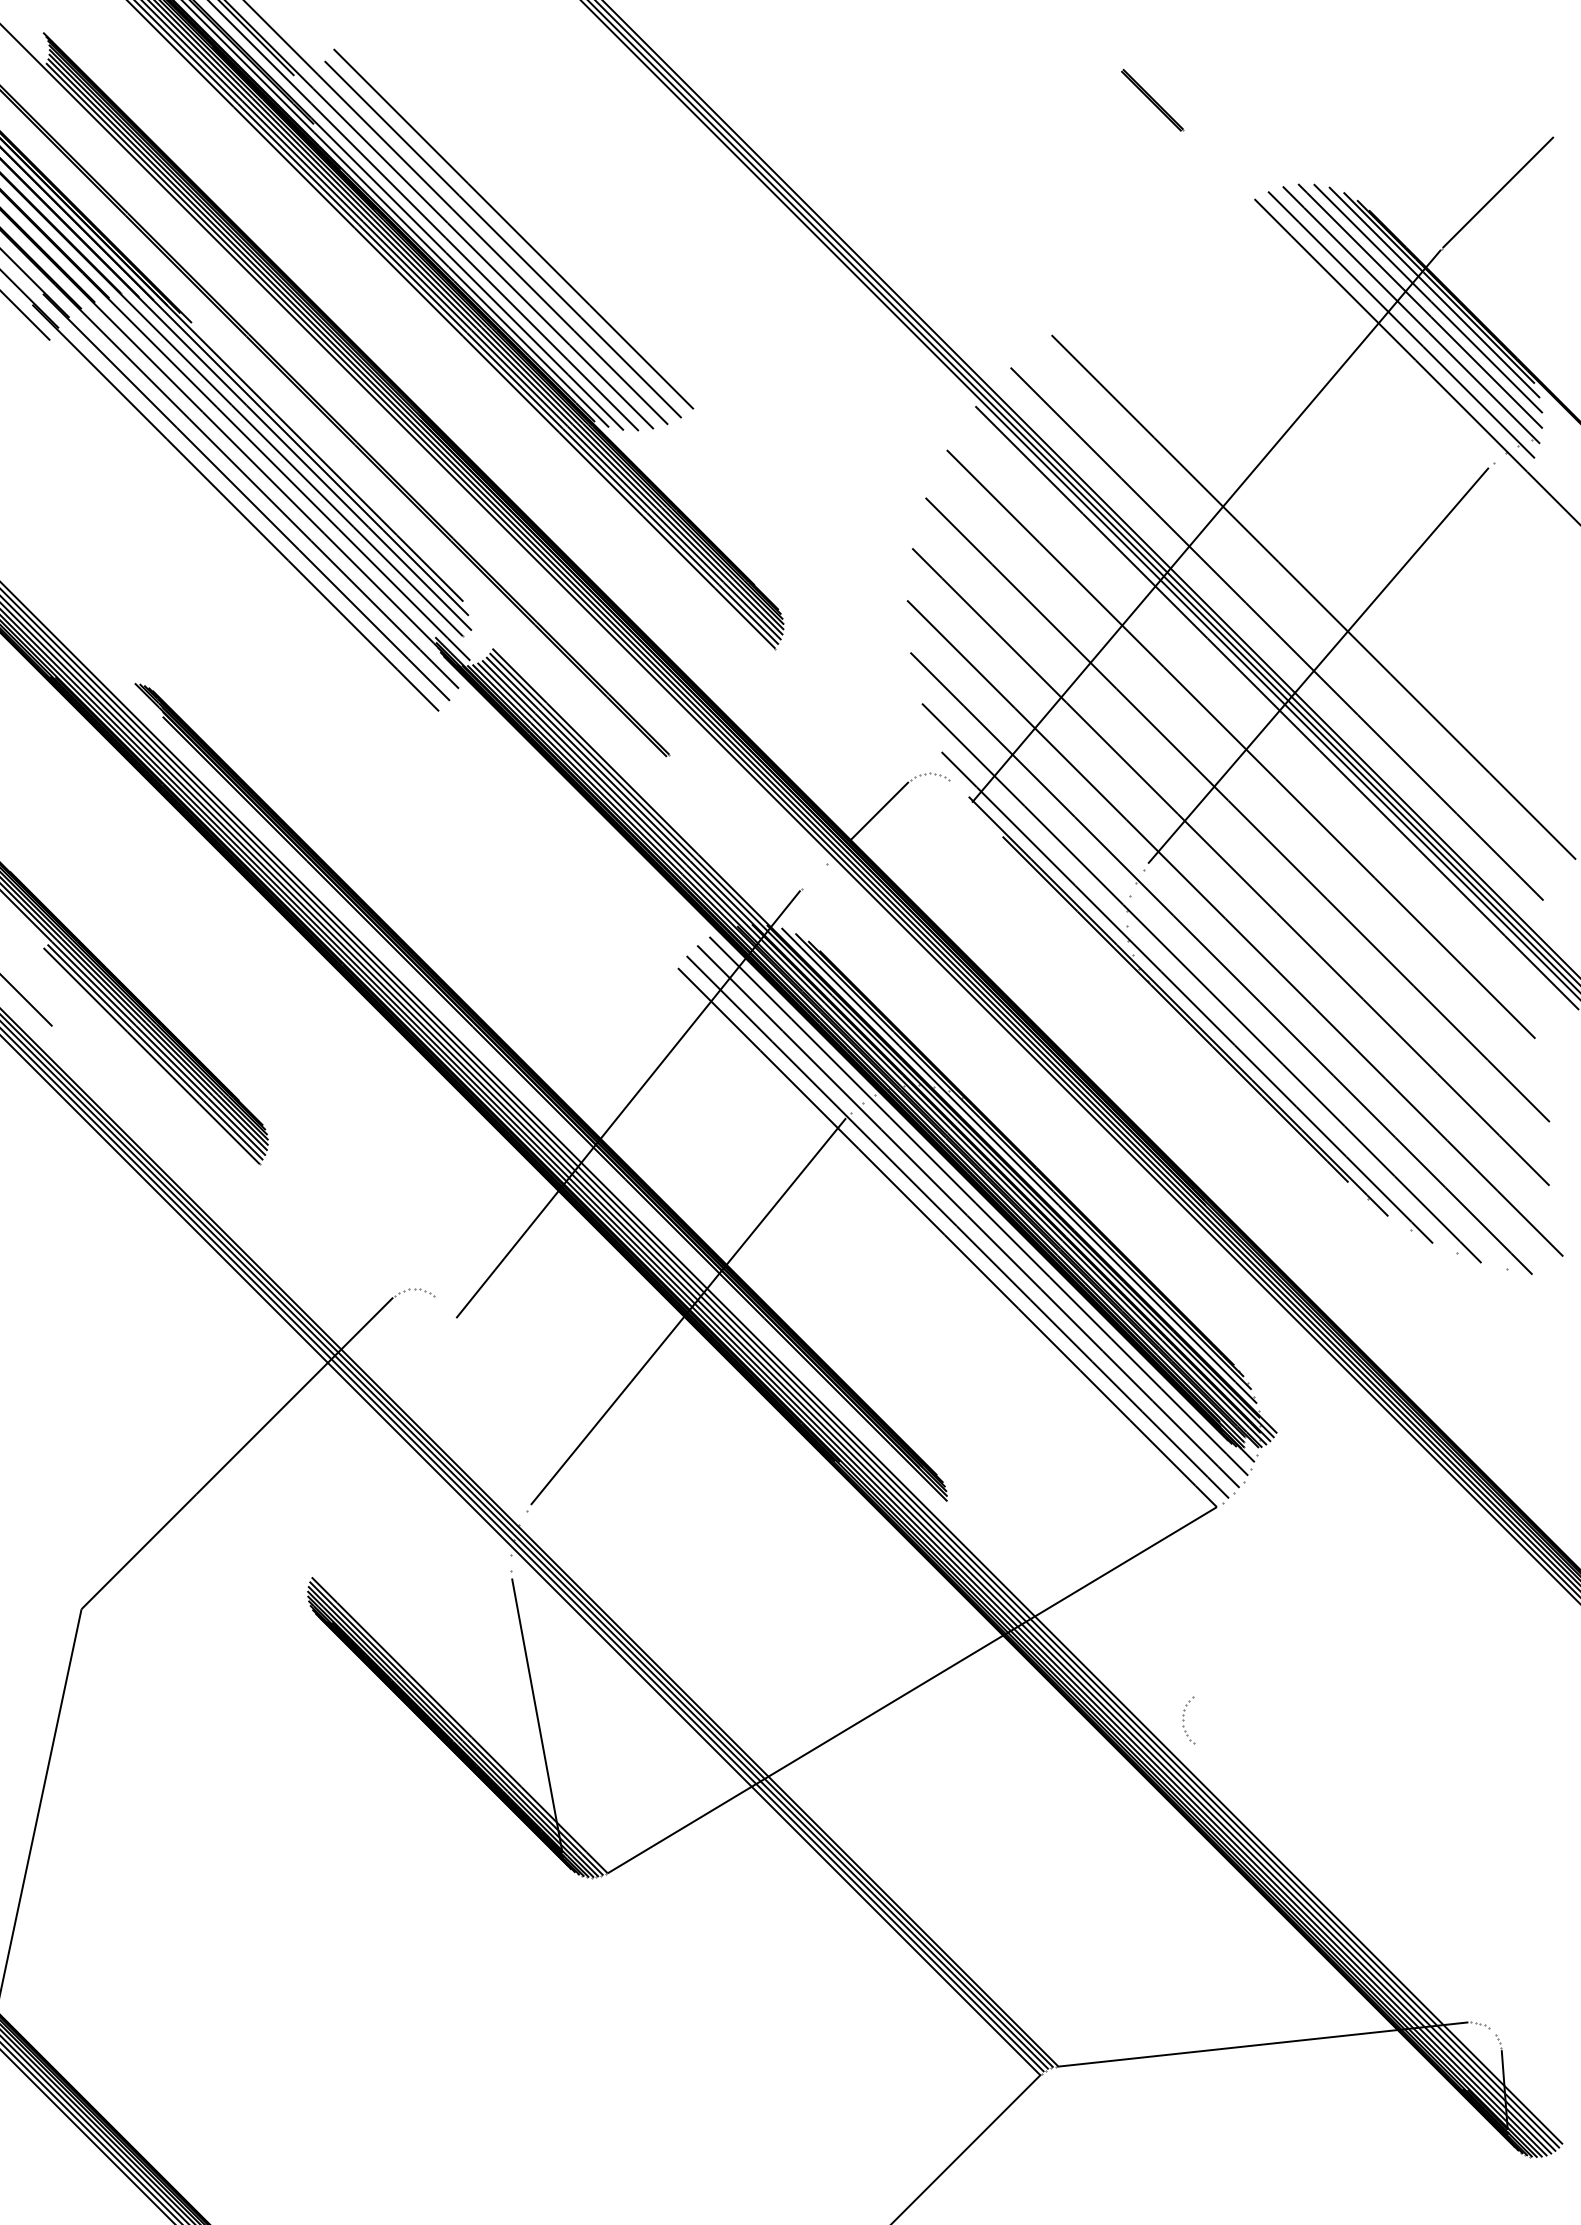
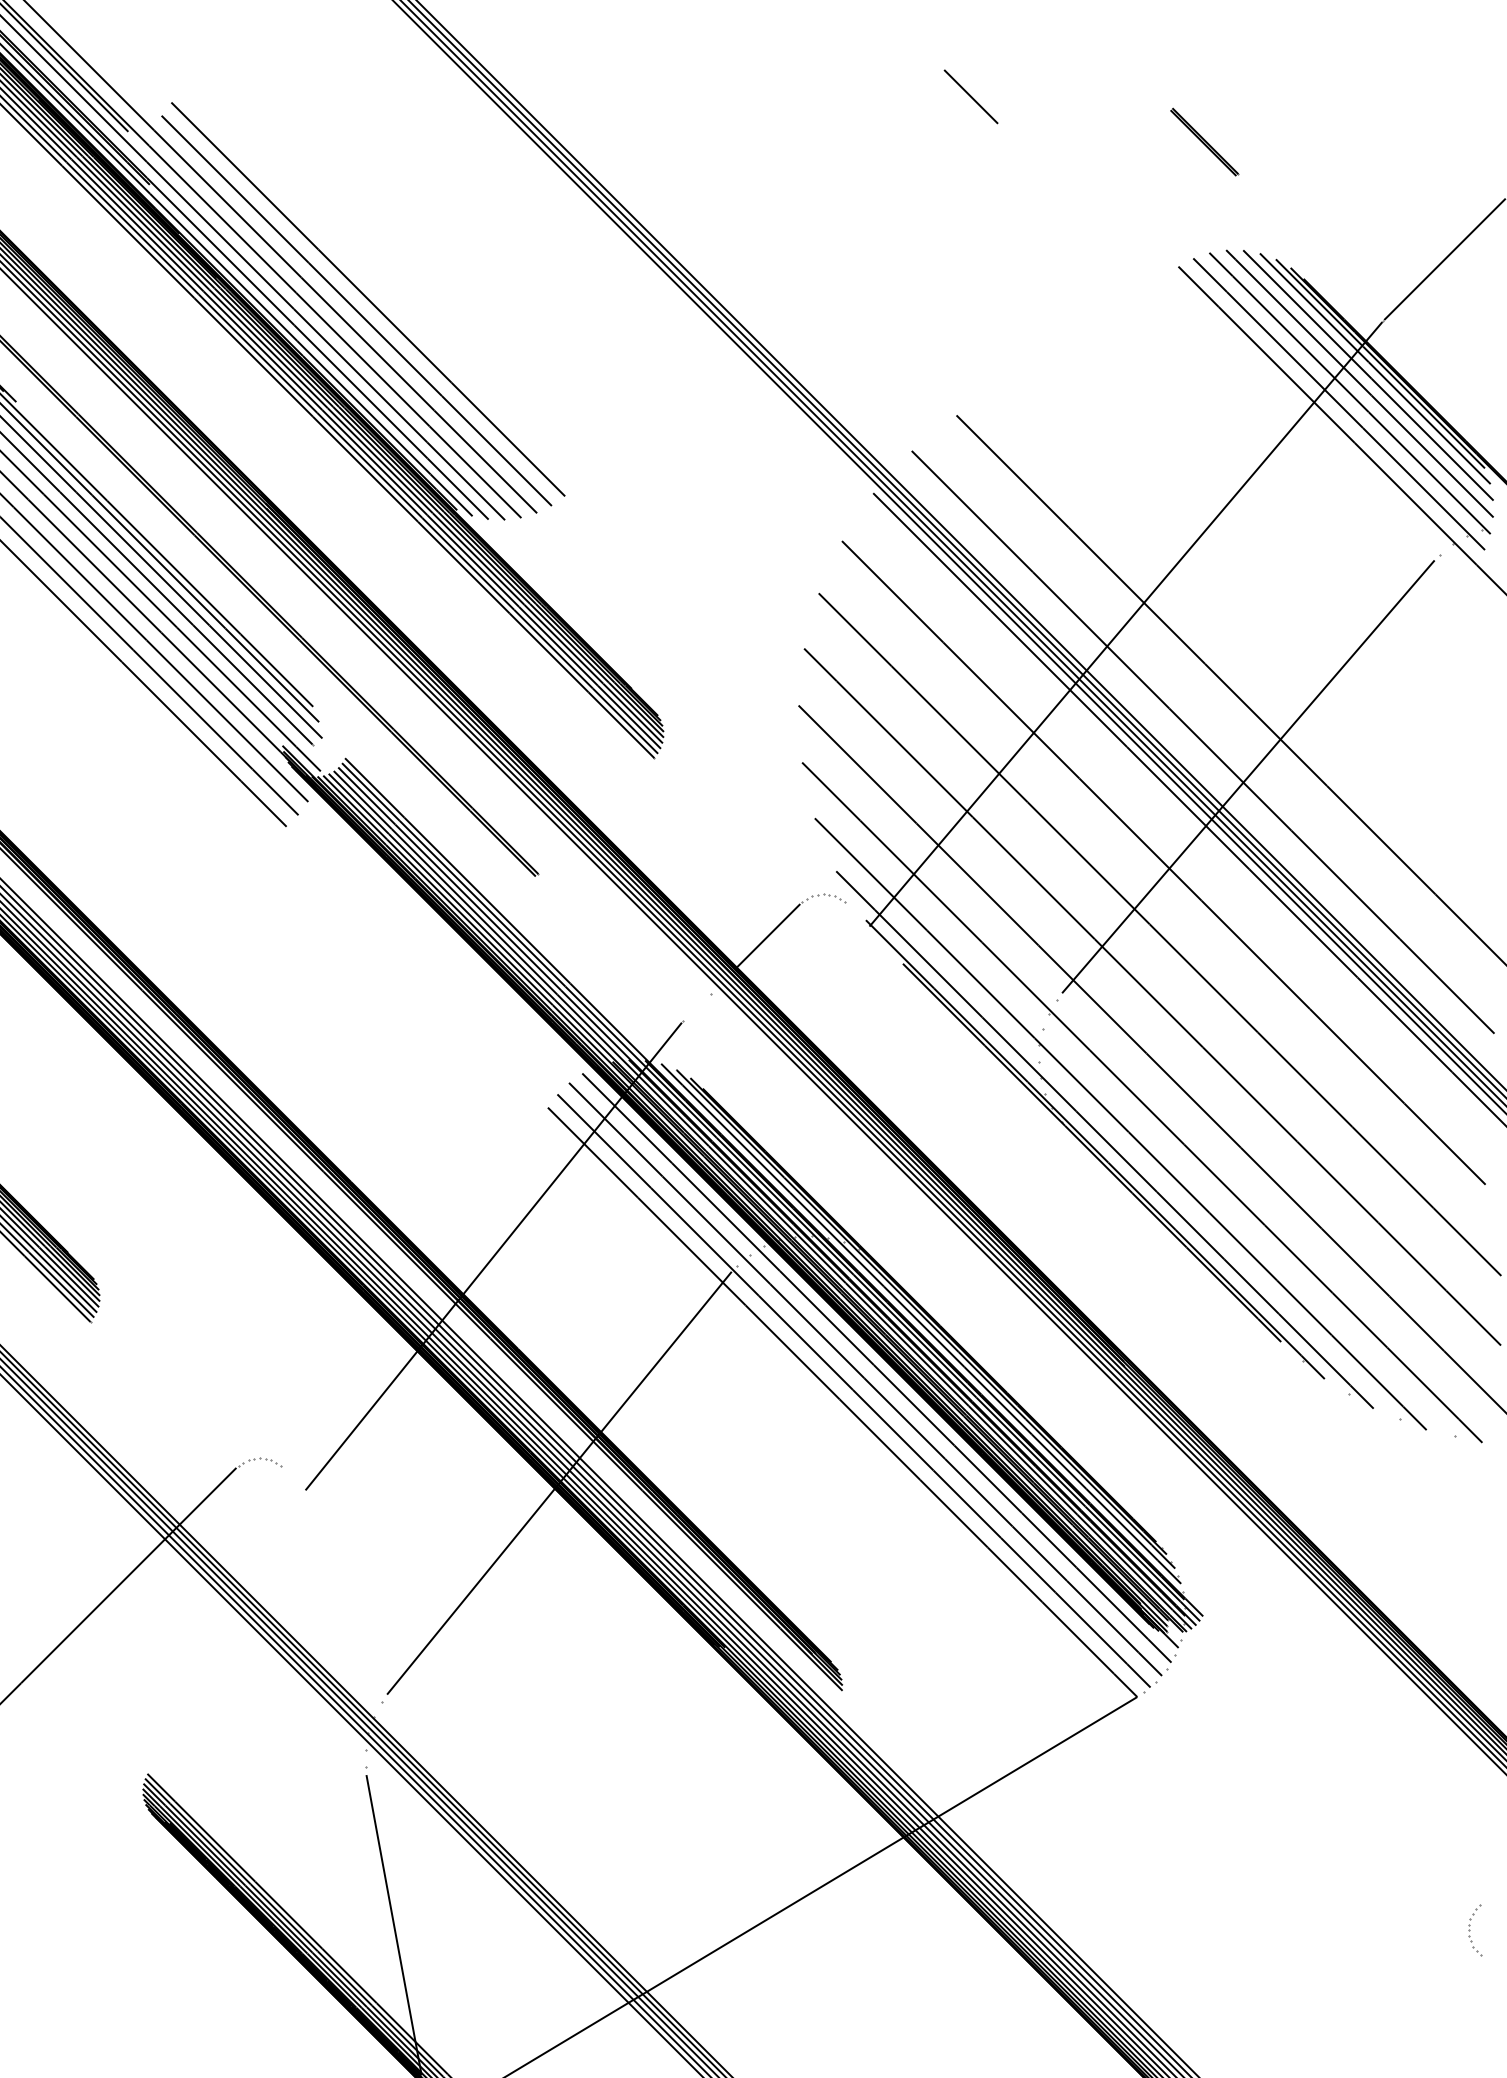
line: (1064, 43) -> (970, 96), added
line: (1152, 99) -> (1204, 141), moved
part: (1188, 1720) -> (1474, 1930), moved

